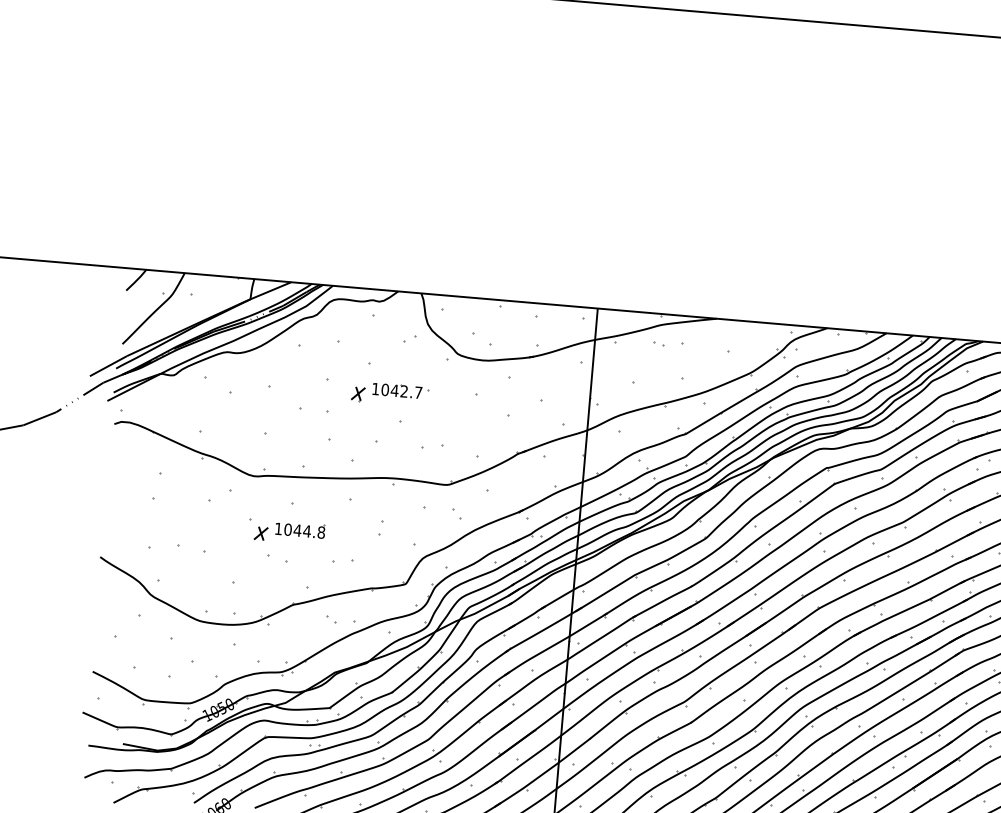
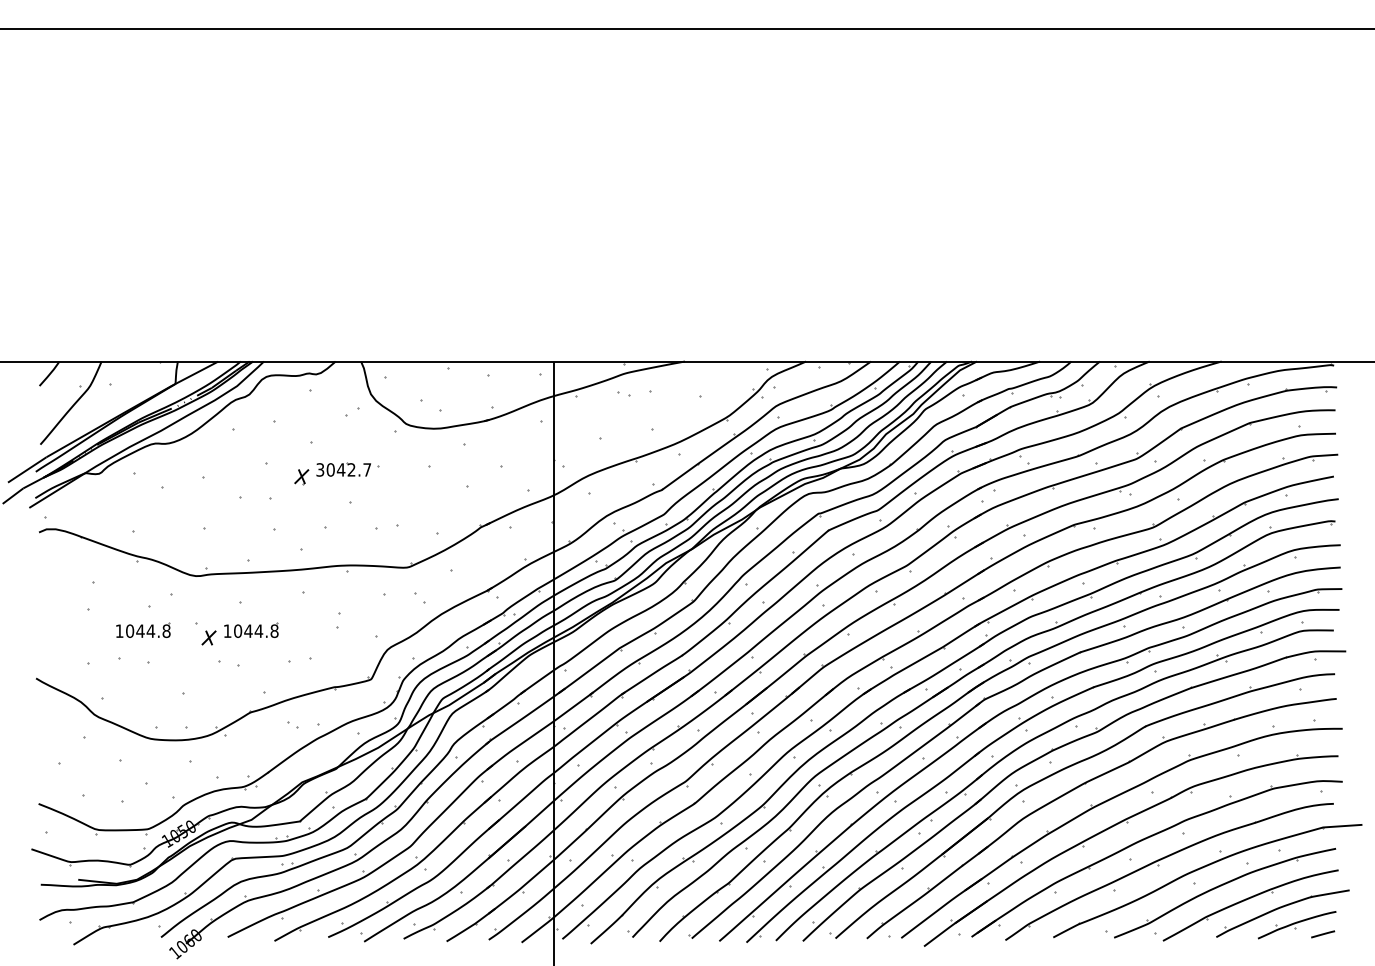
text: (375, 388) -> (320, 469), 1042.7 -> 3042.7
part: (202, 520) -> (143, 629), added

